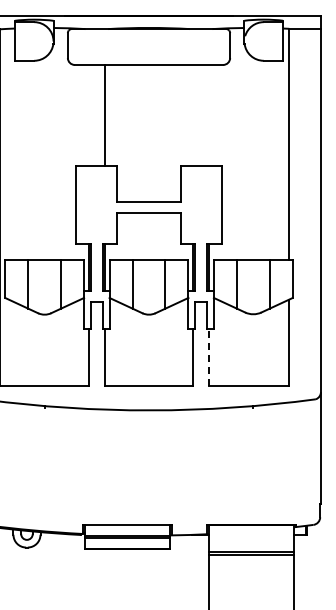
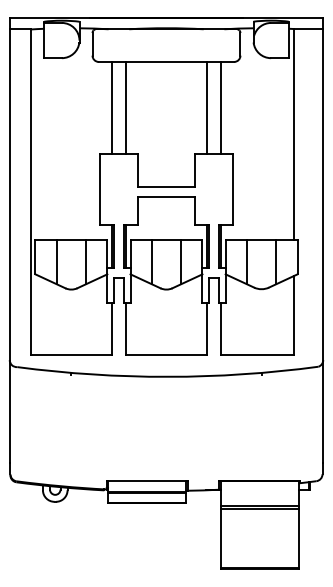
line: (88, 114) -> (111, 107), added
line: (193, 114) -> (207, 107), added
line: (209, 114) -> (221, 107), added
line: (209, 357) -> (221, 328), dashed -> solid

